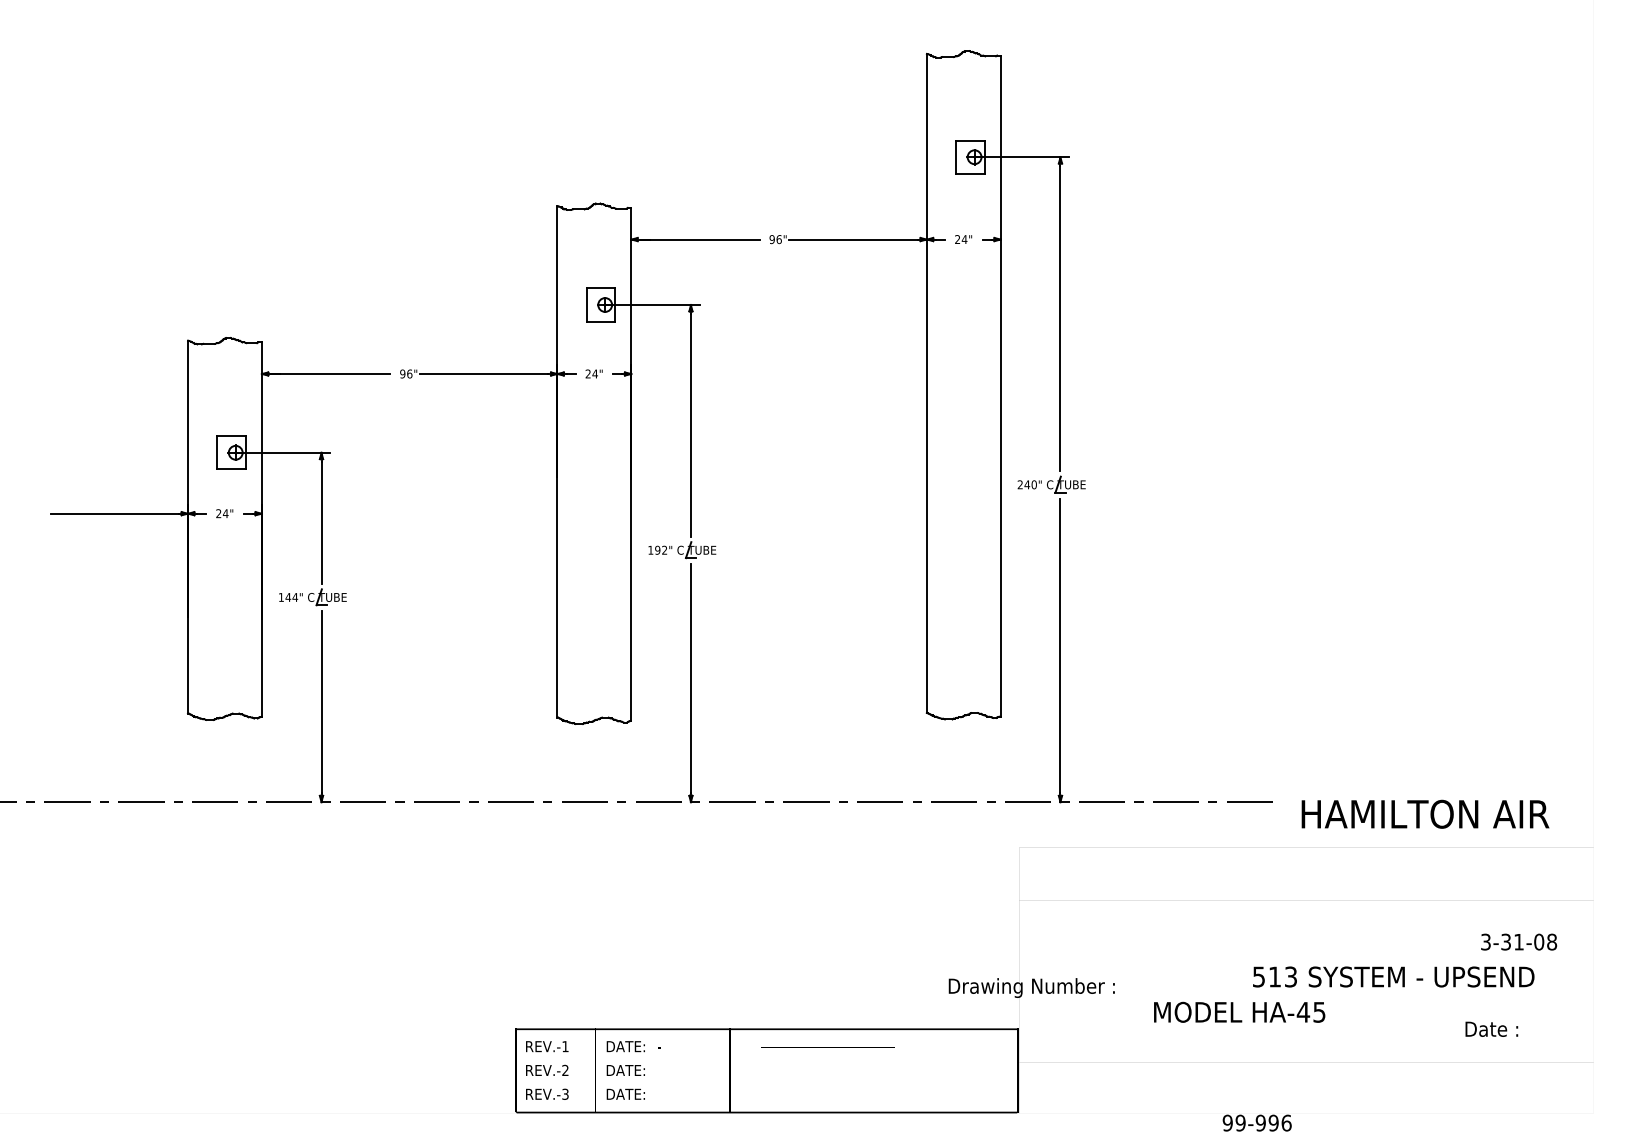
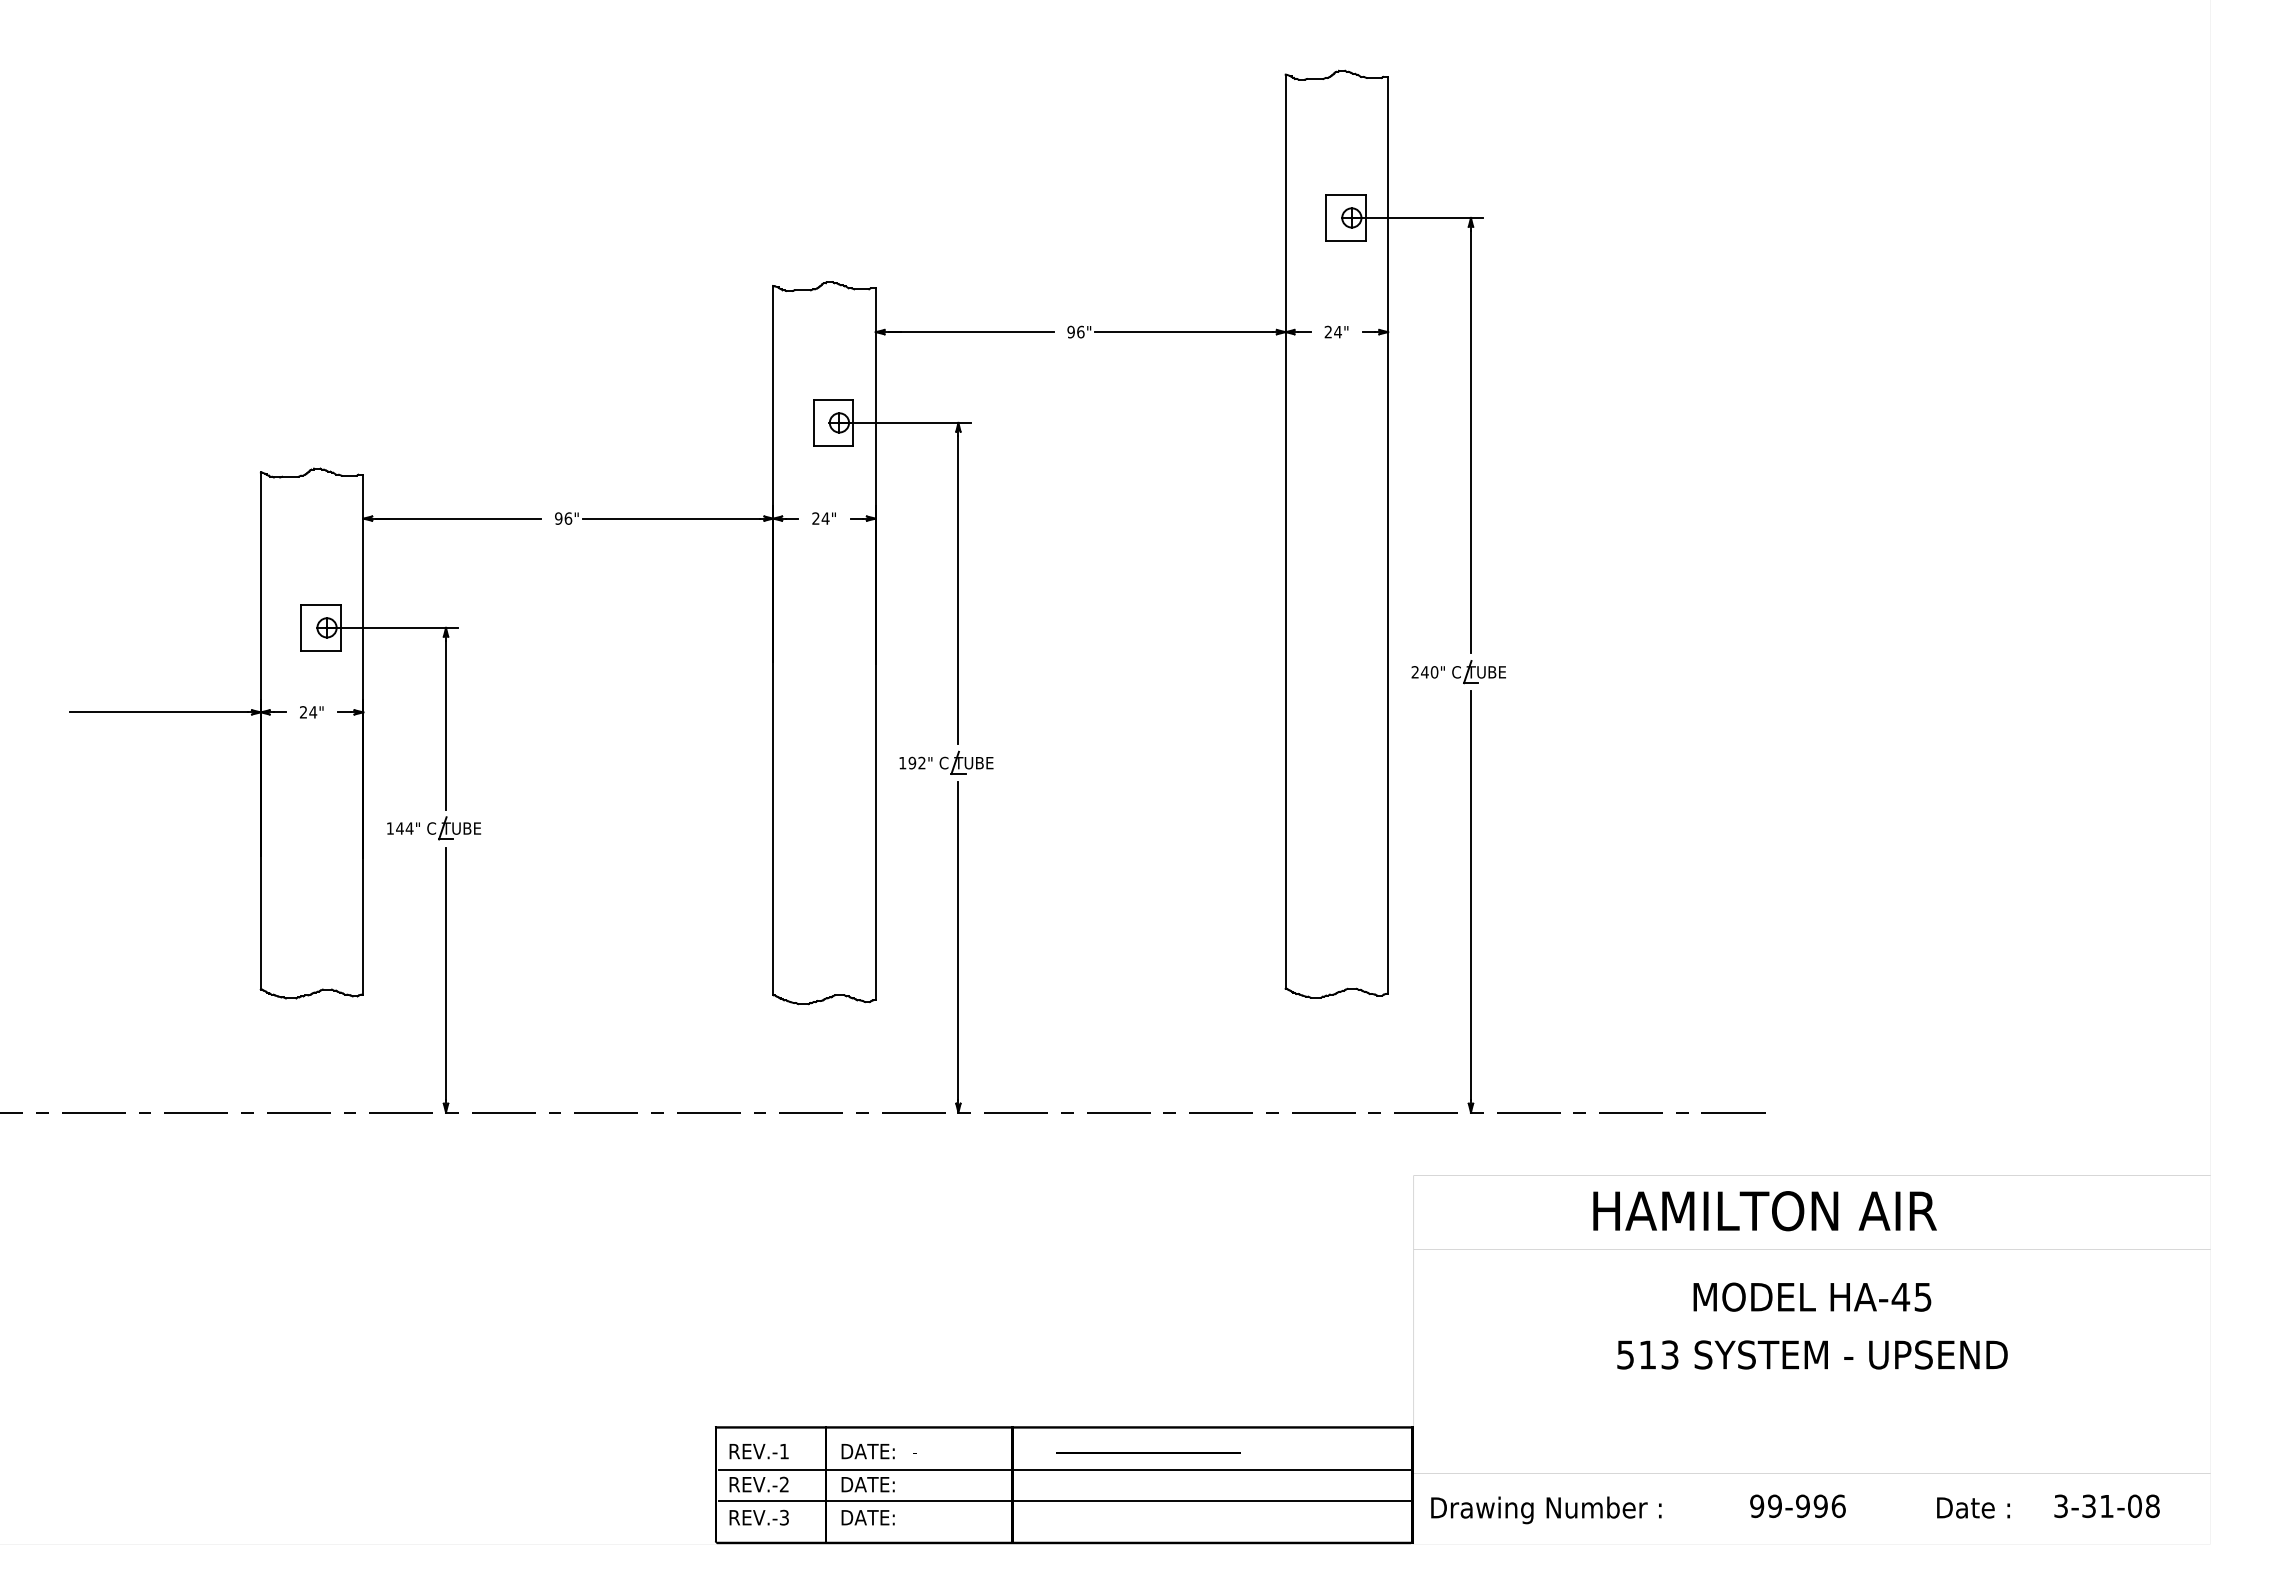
text: (1425, 813) -> (1765, 1210), moved
text: (1519, 941) -> (2107, 1505), moved
text: (1393, 976) -> (1812, 1354), moved
text: (1031, 987) -> (1545, 1509), moved
text: (1239, 1011) -> (1812, 1296), moved
text: (1491, 1028) -> (1973, 1506), moved
line: (768, 1059) -> (1065, 1469), added
line: (768, 1082) -> (1065, 1501), added
text: (1256, 1122) -> (1796, 1505), moved

